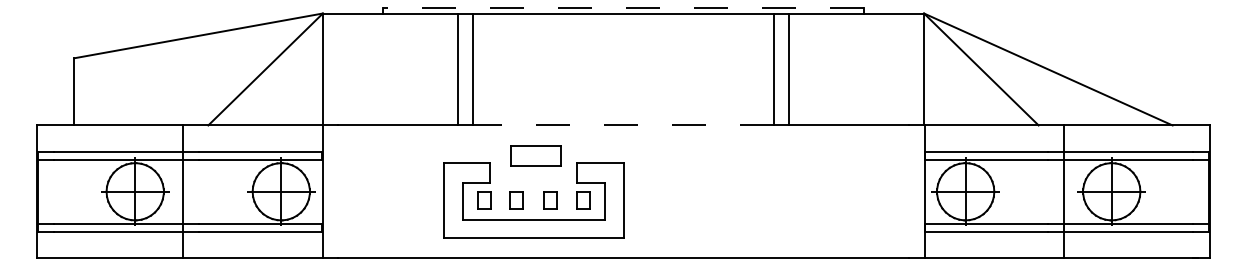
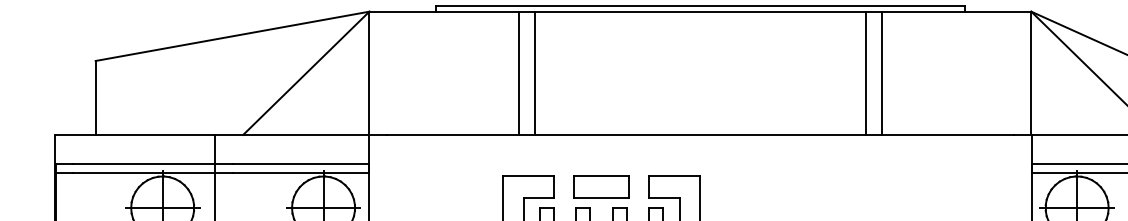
line: (623, 7) -> (700, 5), dashed -> solid
line: (623, 125) -> (700, 134), dashed -> solid
part: (535, 155) -> (601, 186), moved

